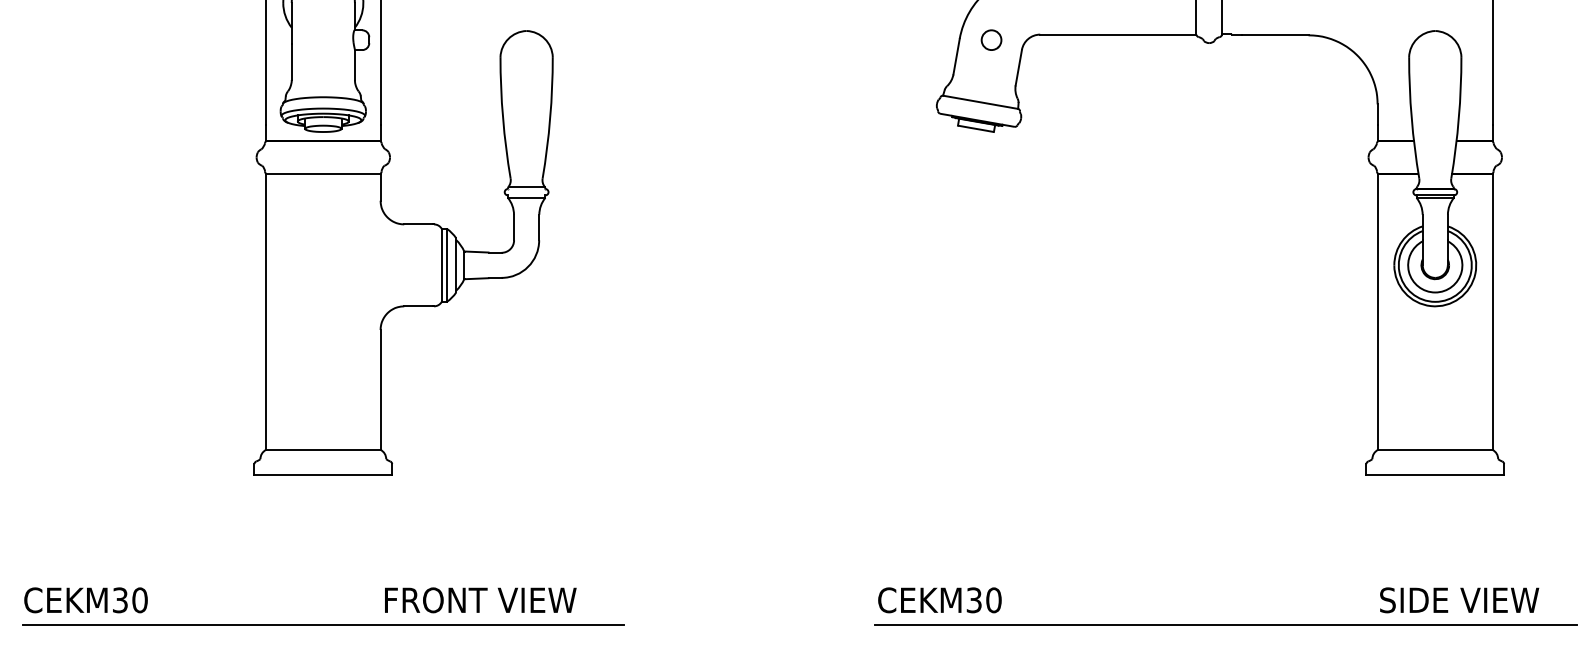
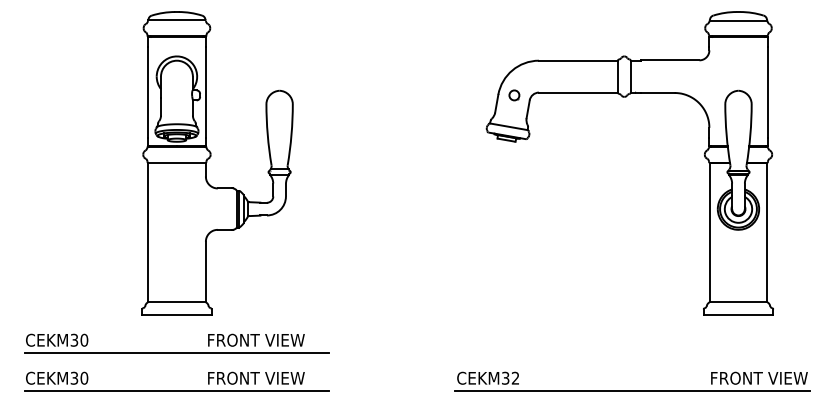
part: (322, 549) -> (176, 352), added
text: (993, 598) -> (515, 377), CEKM30 -> CEKM32
text: (1474, 598) -> (758, 377), SIDE VIEW -> FRONT VIEW

